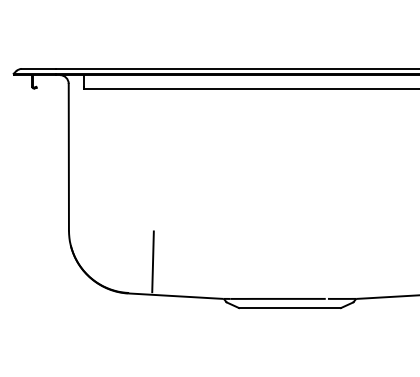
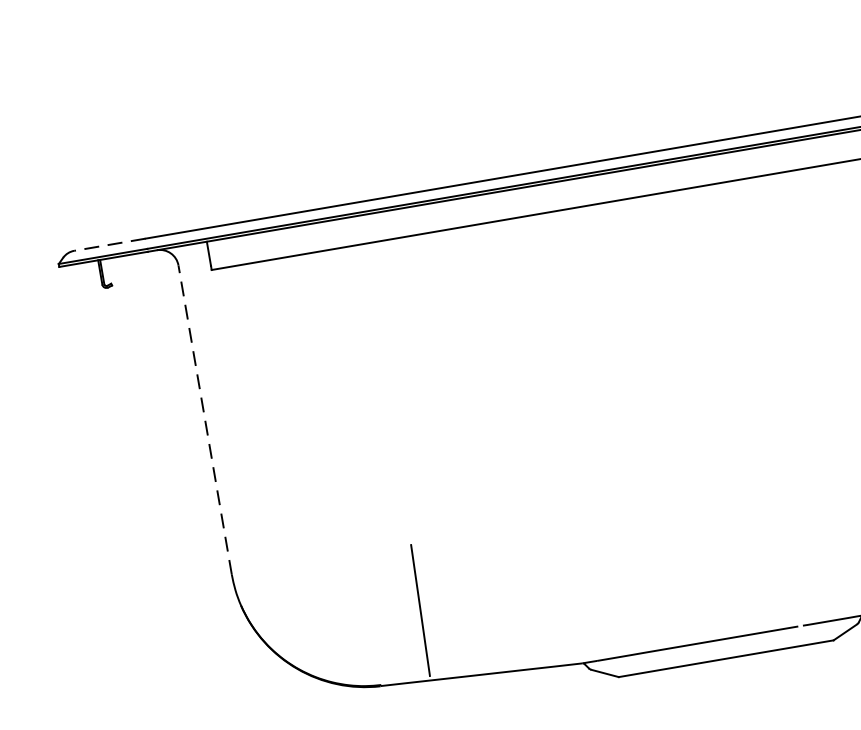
line: (38, 68) -> (109, 243), solid -> dashed
line: (68, 156) -> (204, 418), solid -> dashed

